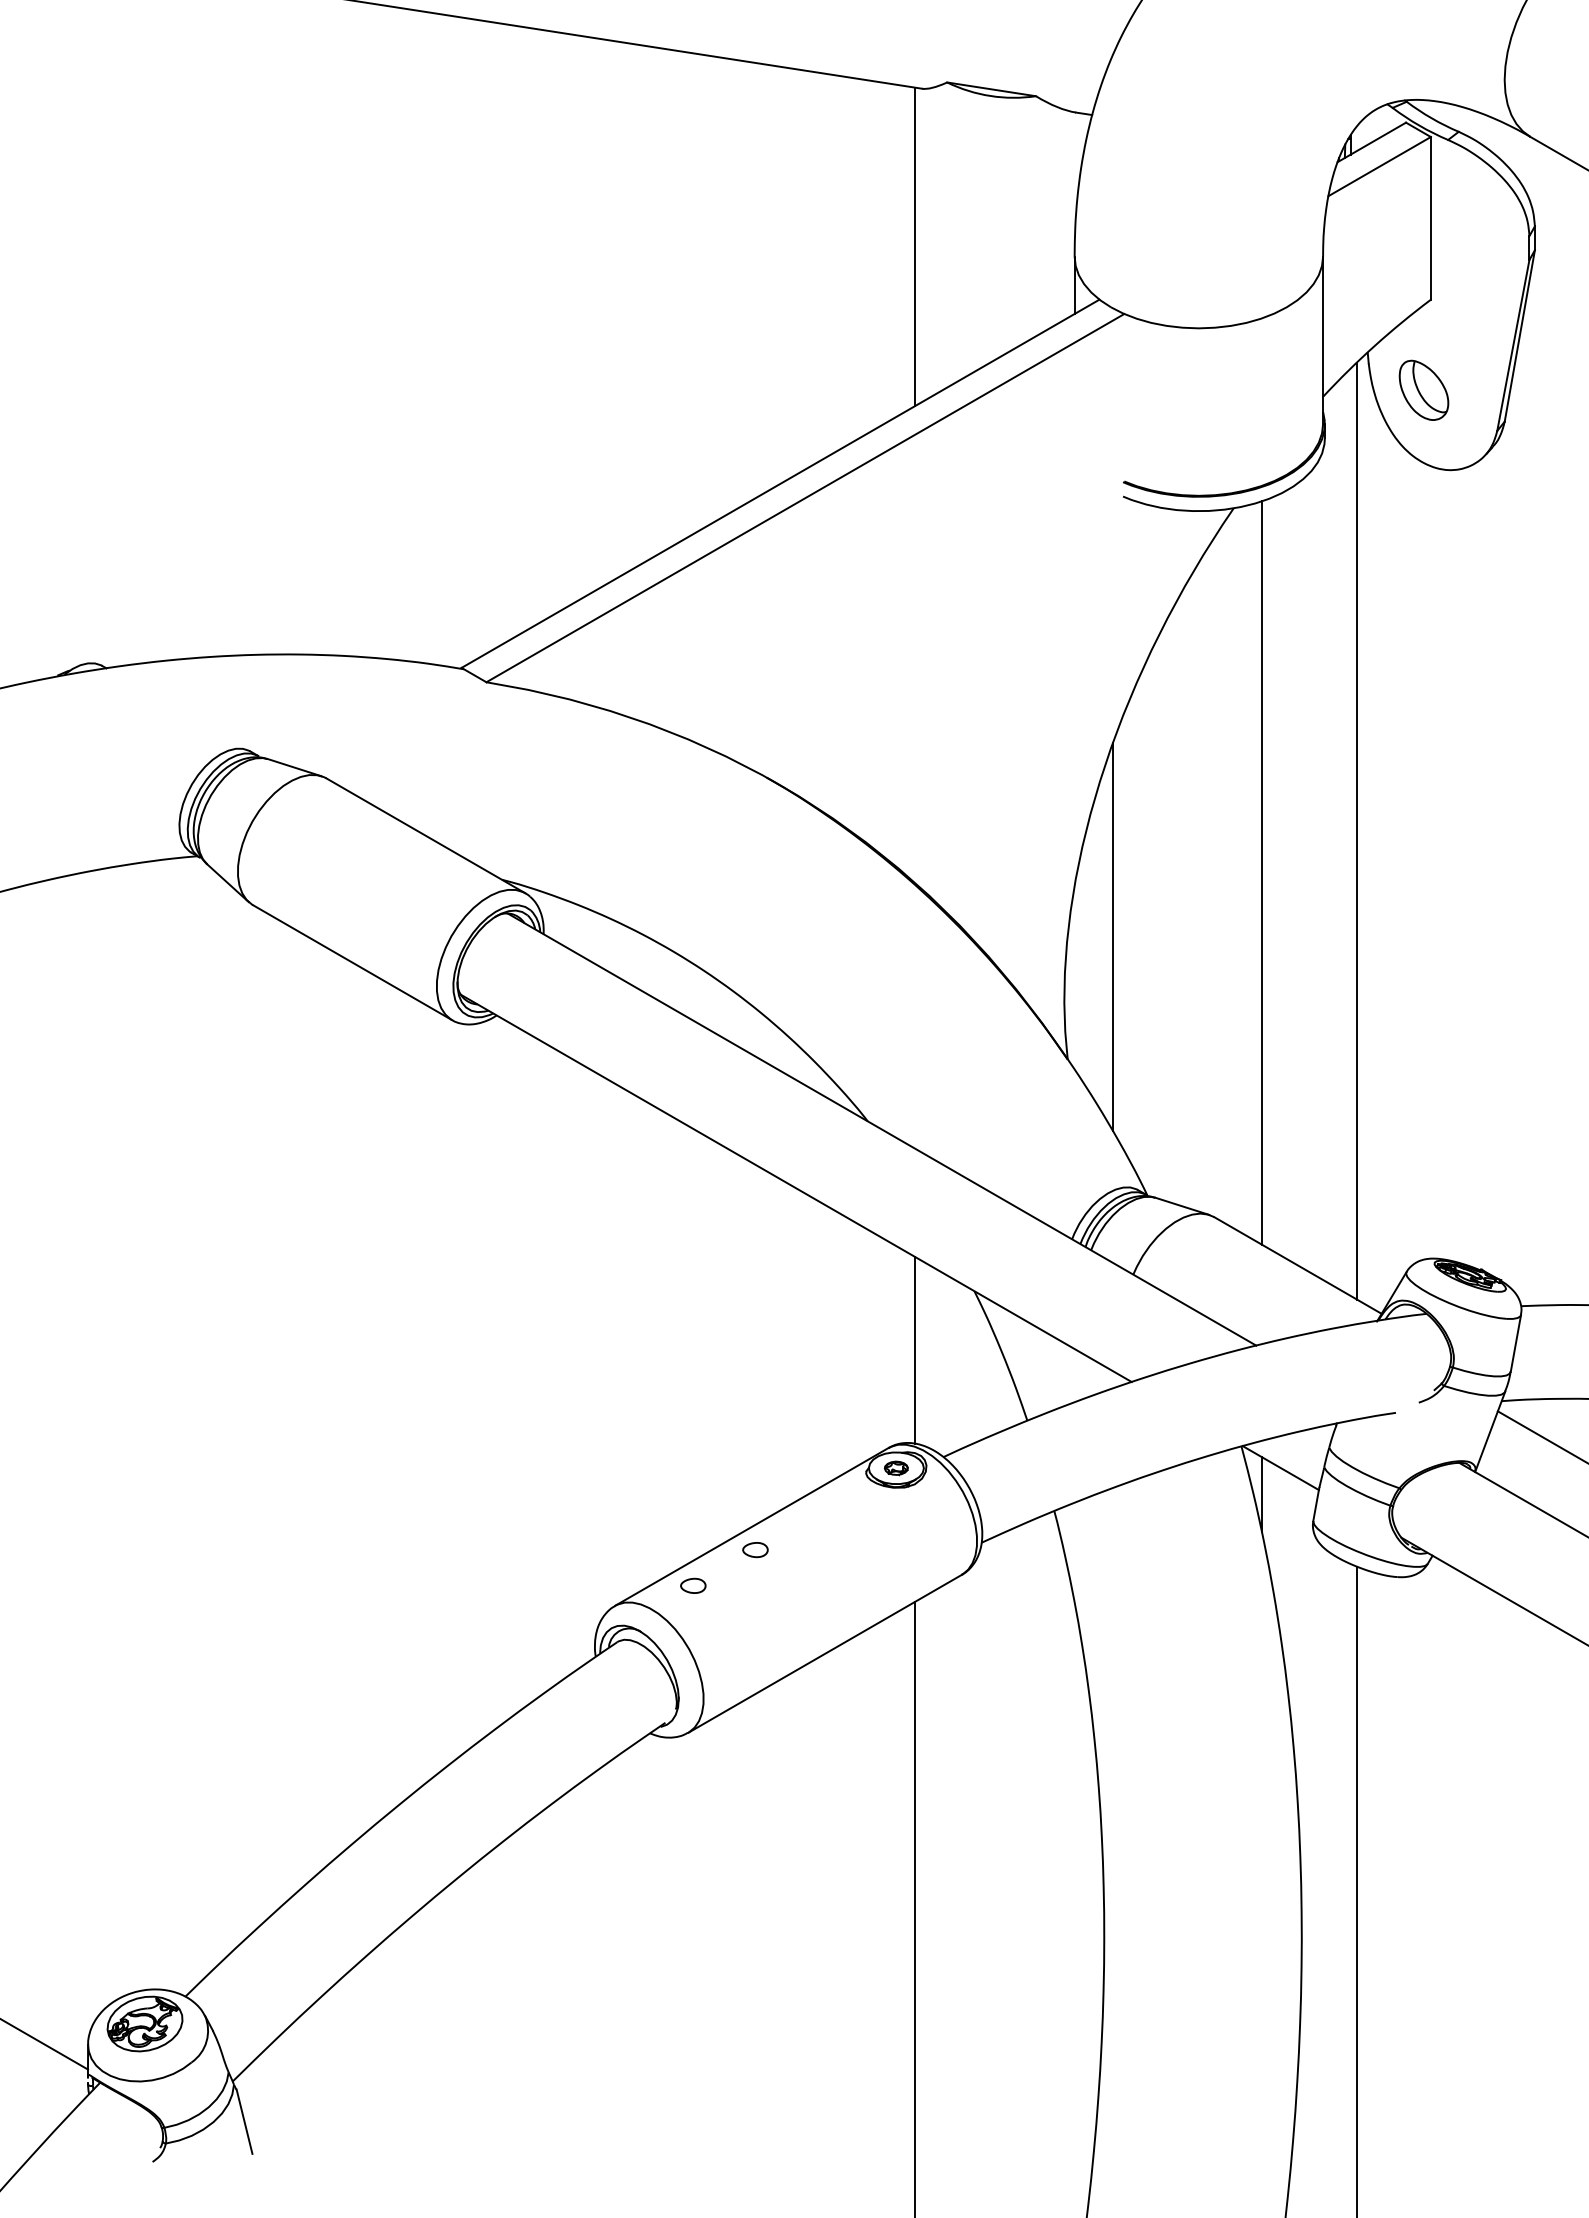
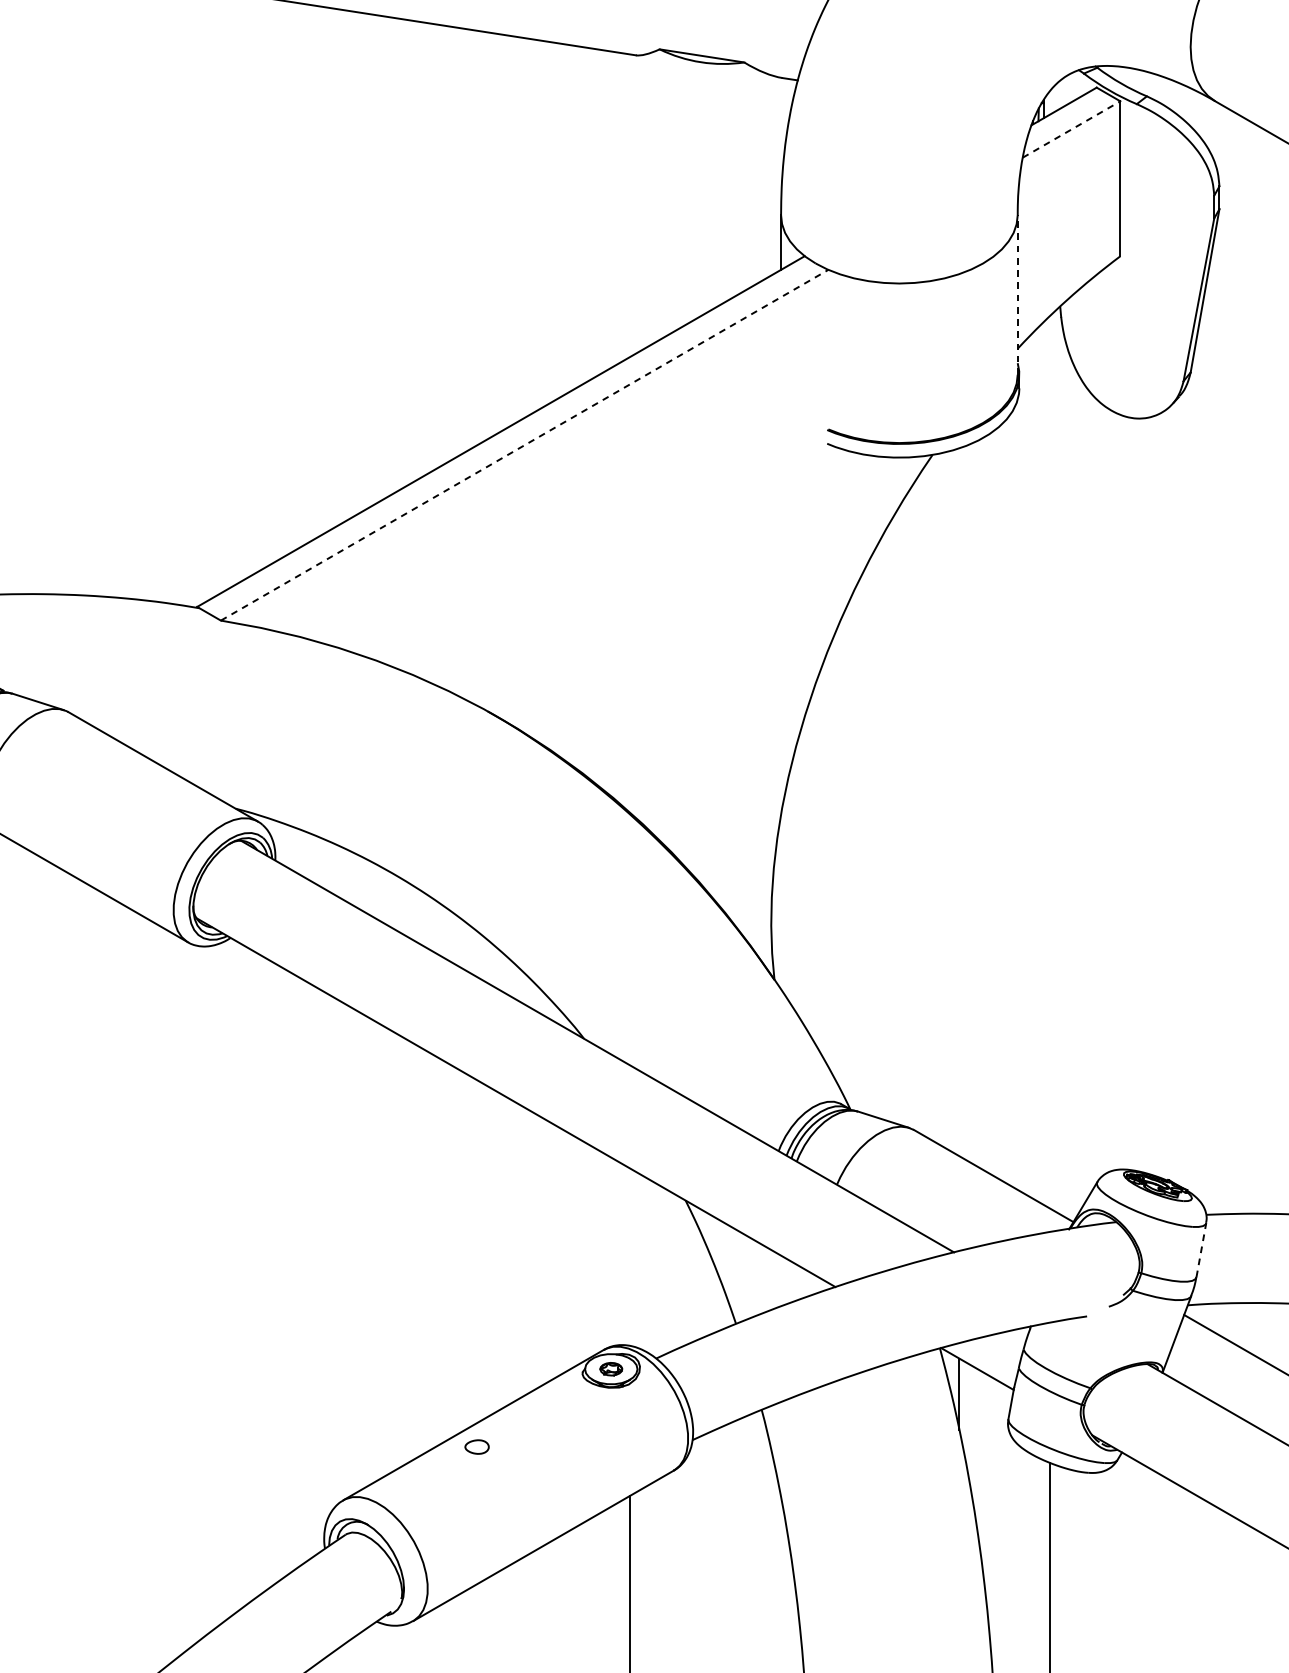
line: (1380, 166) -> (1072, 129), solid -> dashed
line: (915, 246) -> (629, 205), removed
line: (1323, 340) -> (1018, 295), solid -> dashed
part: (1423, 389) -> (1113, 341), removed
line: (805, 497) -> (524, 444), solid -> dashed
line: (1356, 830) -> (1049, 761), removed
line: (1261, 872) -> (959, 801), removed
line: (1112, 936) -> (817, 862), removed
line: (1515, 1343) -> (1200, 1250), solid -> dashed
line: (915, 1350) -> (629, 1257), removed
part: (693, 1585) -> (418, 1480), removed

